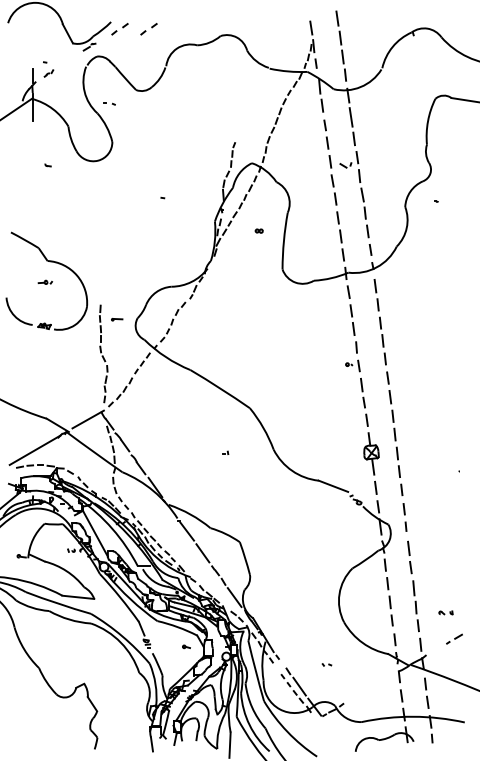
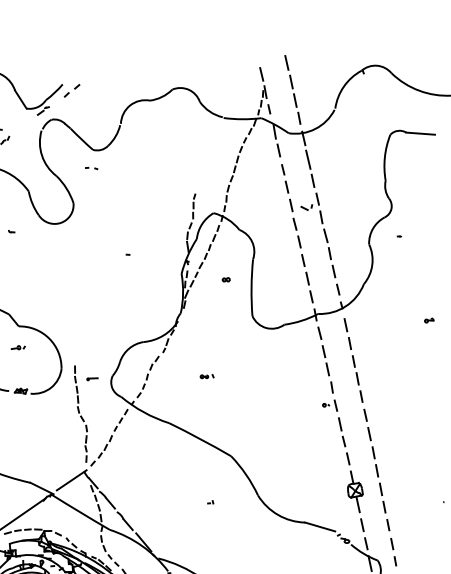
part: (148, 29) -> (100, 88), removed
part: (109, 103) -> (91, 168), moved
part: (459, 287) -> (429, 319), added
part: (231, 326) -> (206, 376), added

